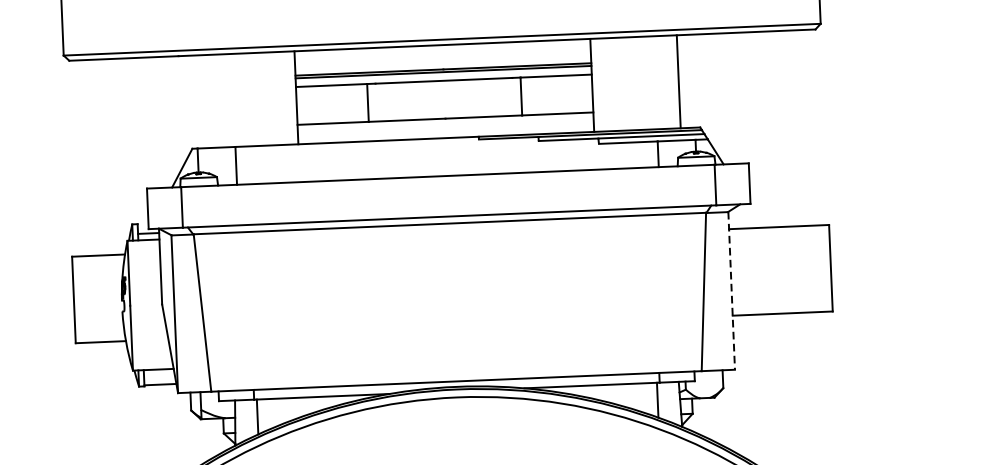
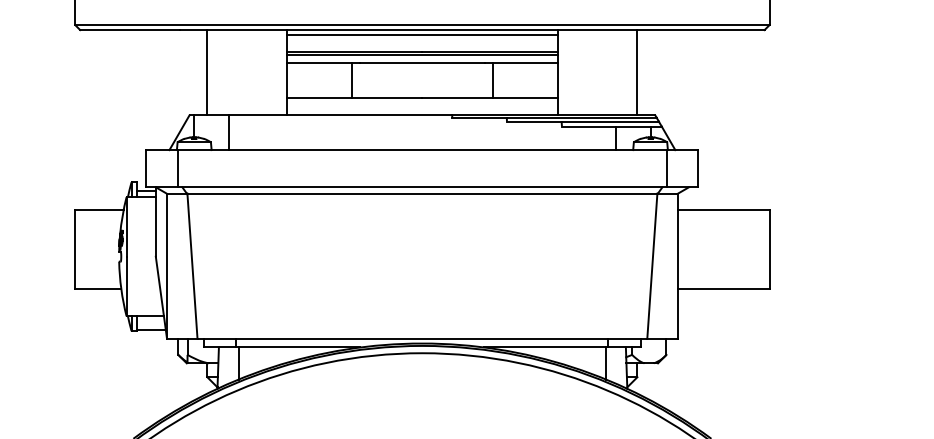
line: (442, 51) -> (422, 35), added
line: (210, 101) -> (207, 72), added
line: (731, 291) -> (677, 266), dashed -> solid

